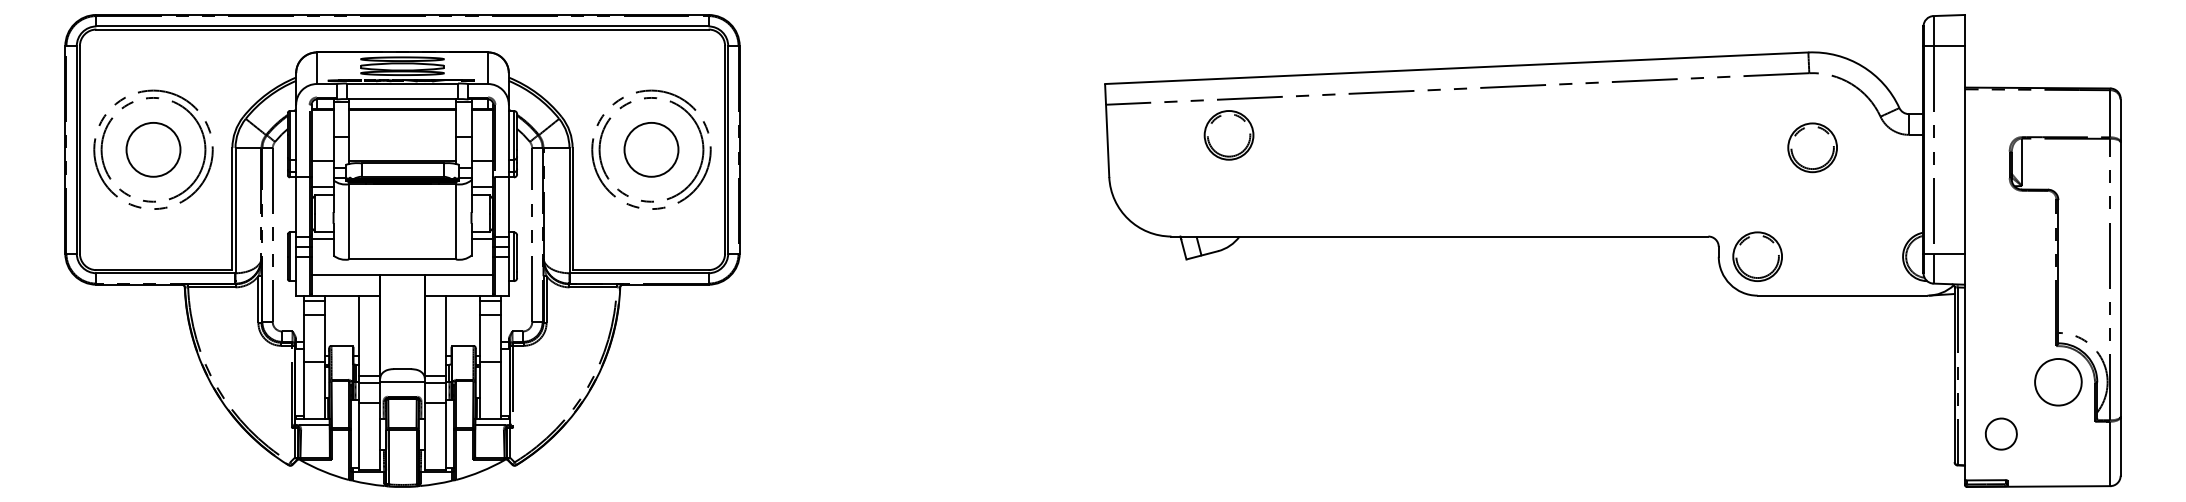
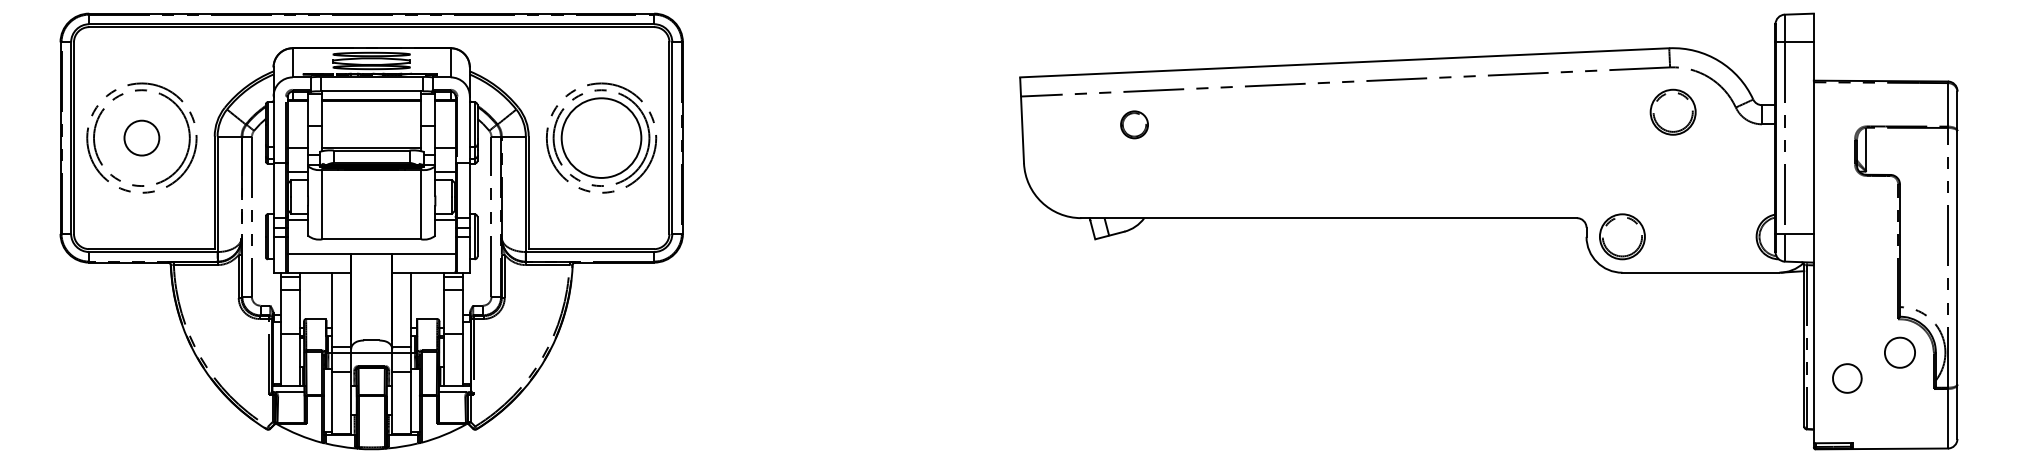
part: (1228, 135) -> (1134, 124), size x0.6
part: (1811, 146) -> (1672, 111), moved
circle: (153, 150) -> (141, 138), size x0.7
circle: (651, 150) -> (601, 138), size x1.6
part: (2057, 382) -> (1899, 352), size x0.7
part: (2001, 434) -> (1847, 378), moved

